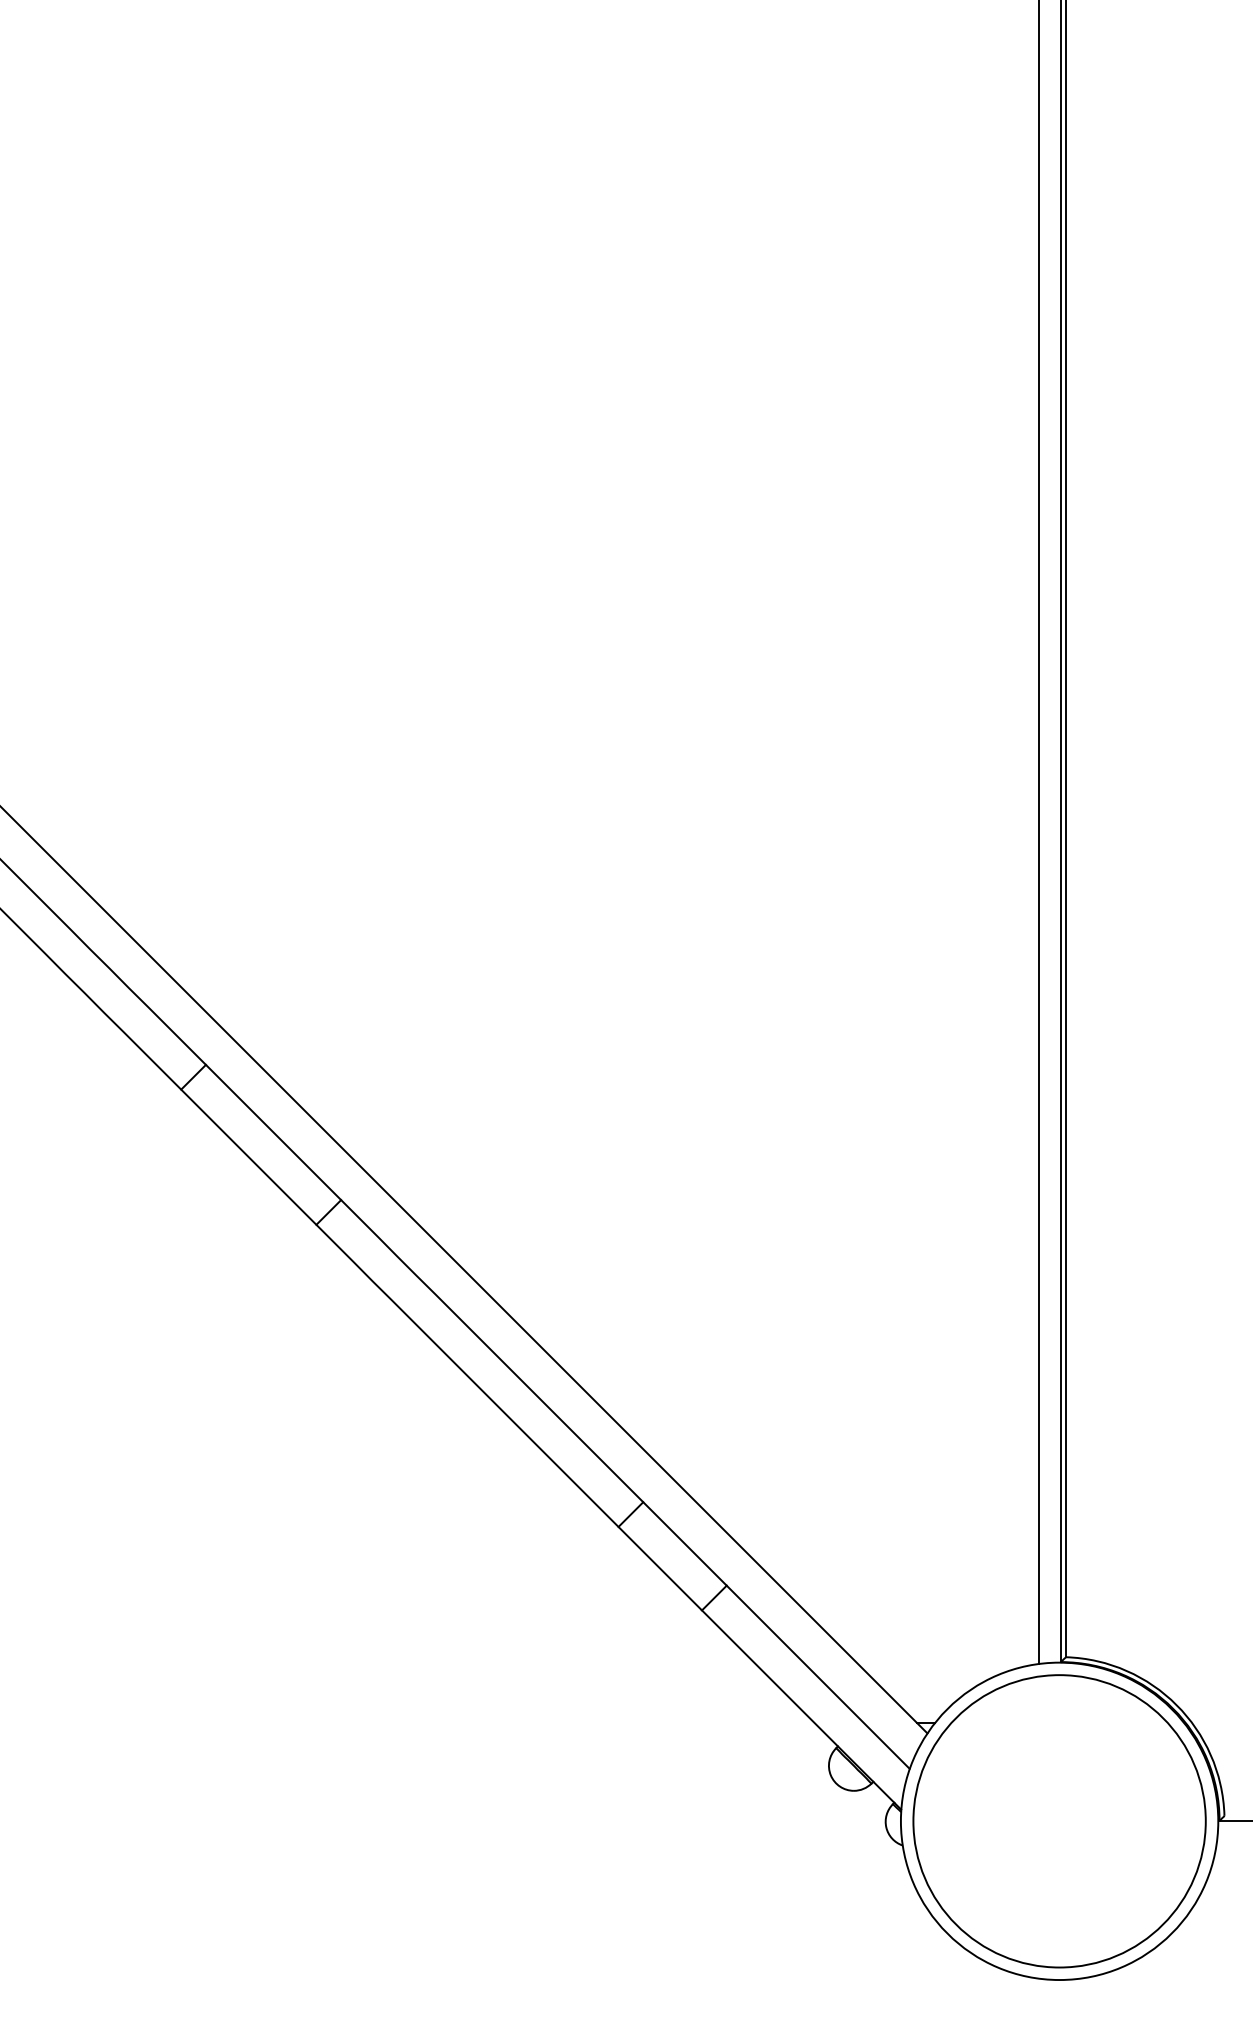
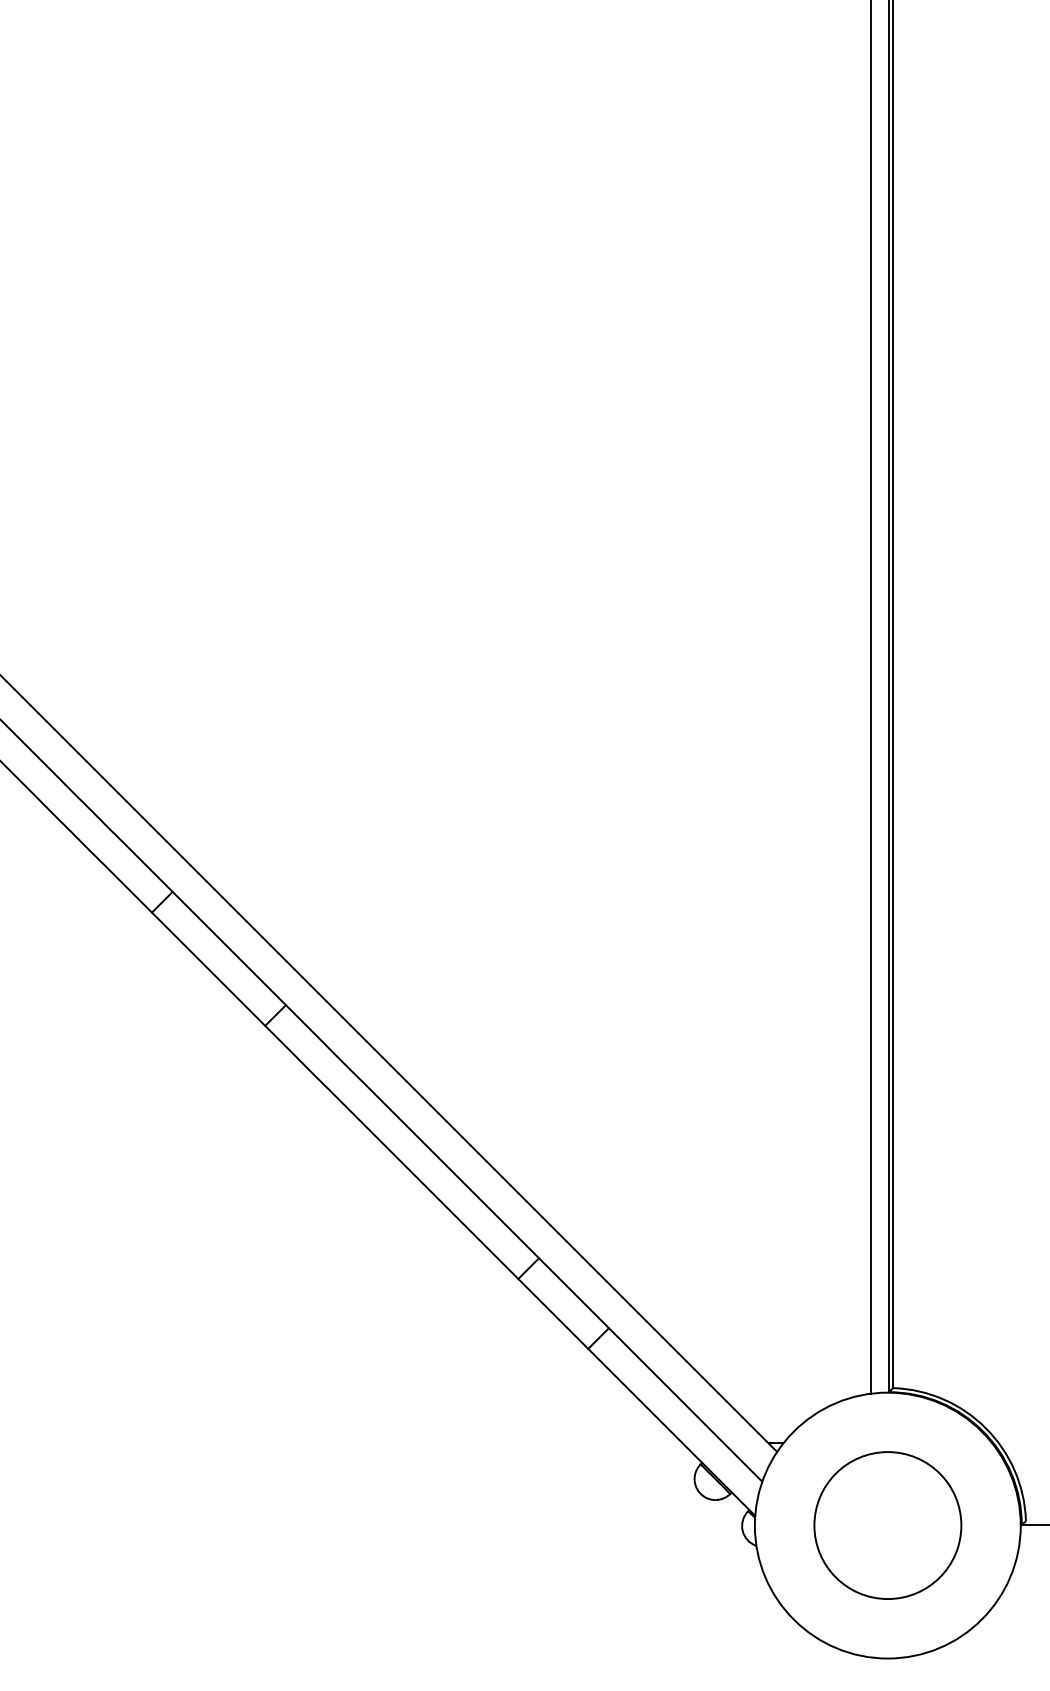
circle: (1059, 1821) -> (887, 1525), size x0.6

